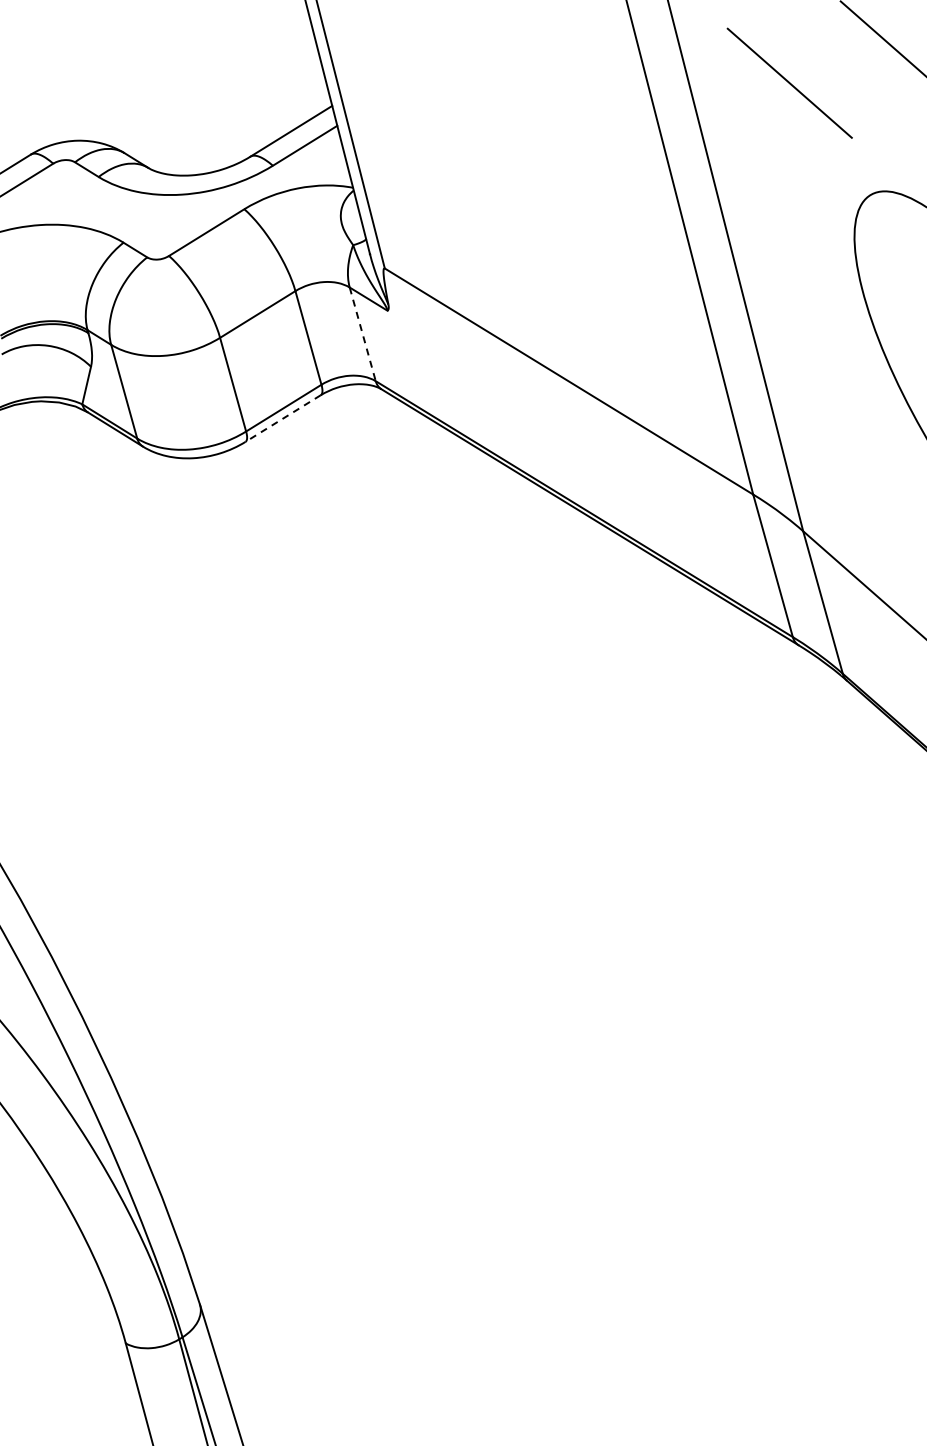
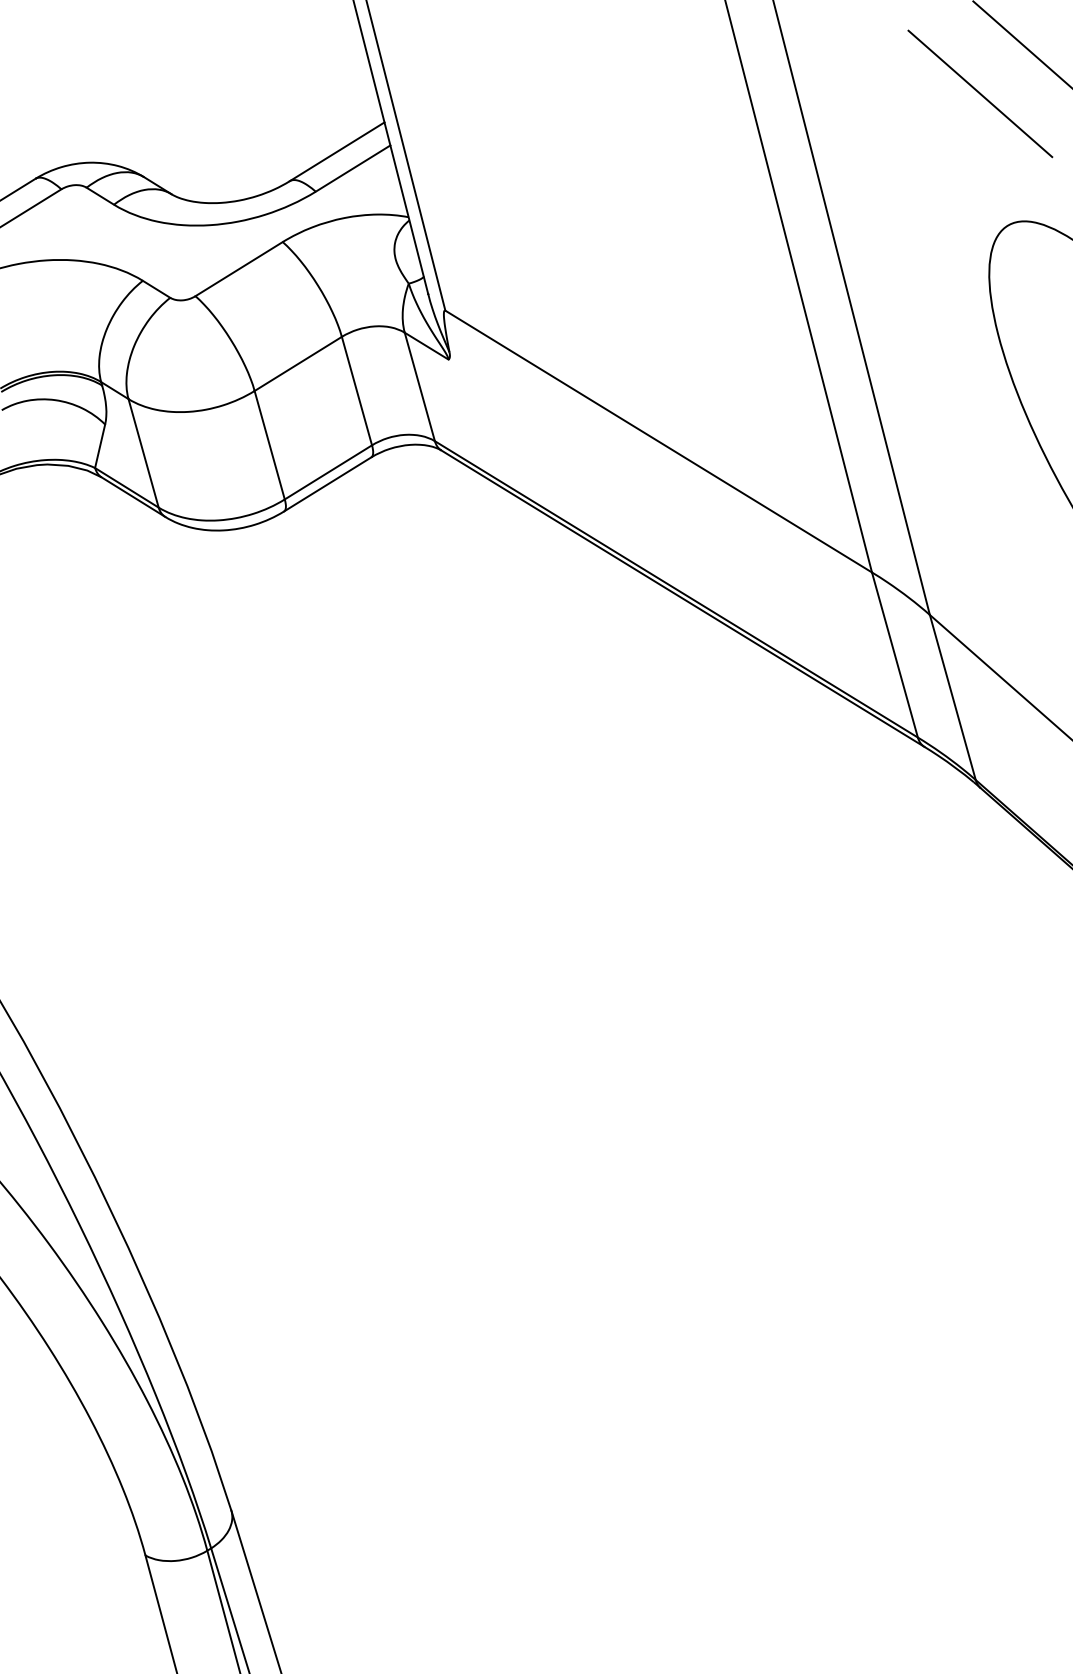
line: (789, 82) -> (980, 92), moved
line: (362, 334) -> (419, 387), dashed -> solid
line: (282, 418) -> (326, 484), dashed -> solid

